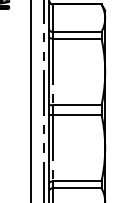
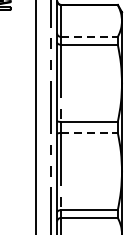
line: (77, 32) -> (89, 37), solid -> dashed
line: (77, 114) -> (89, 132), solid -> dashed

